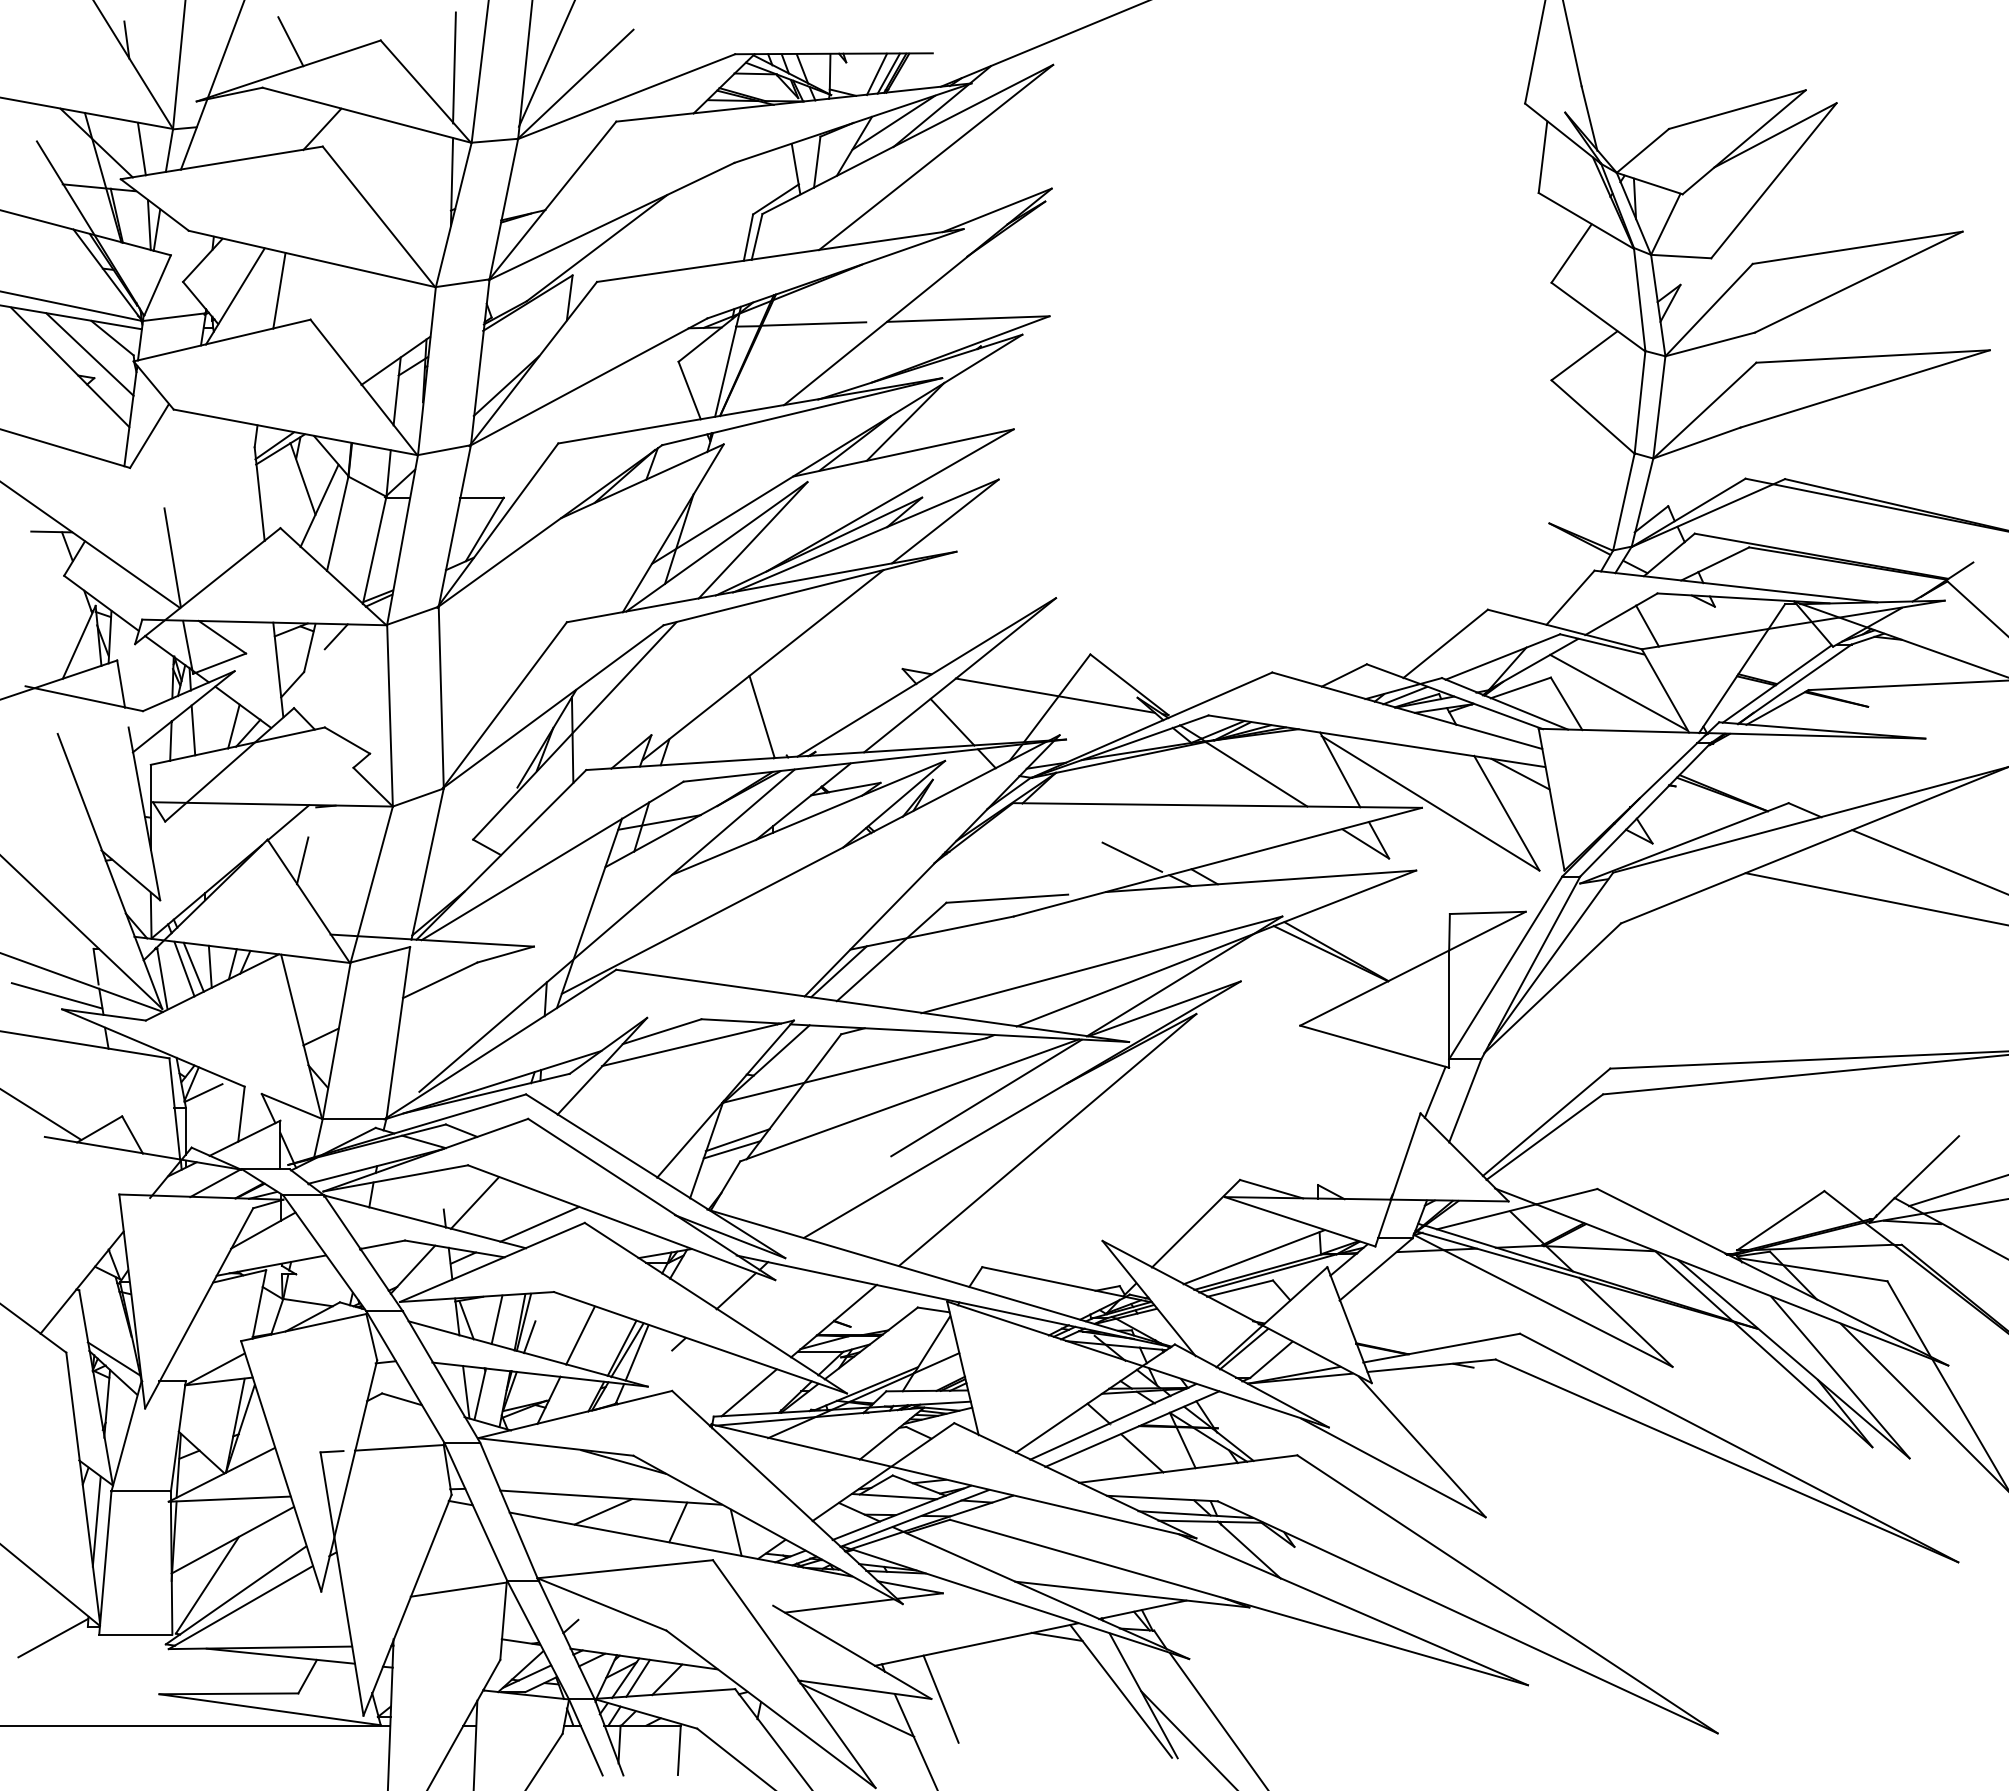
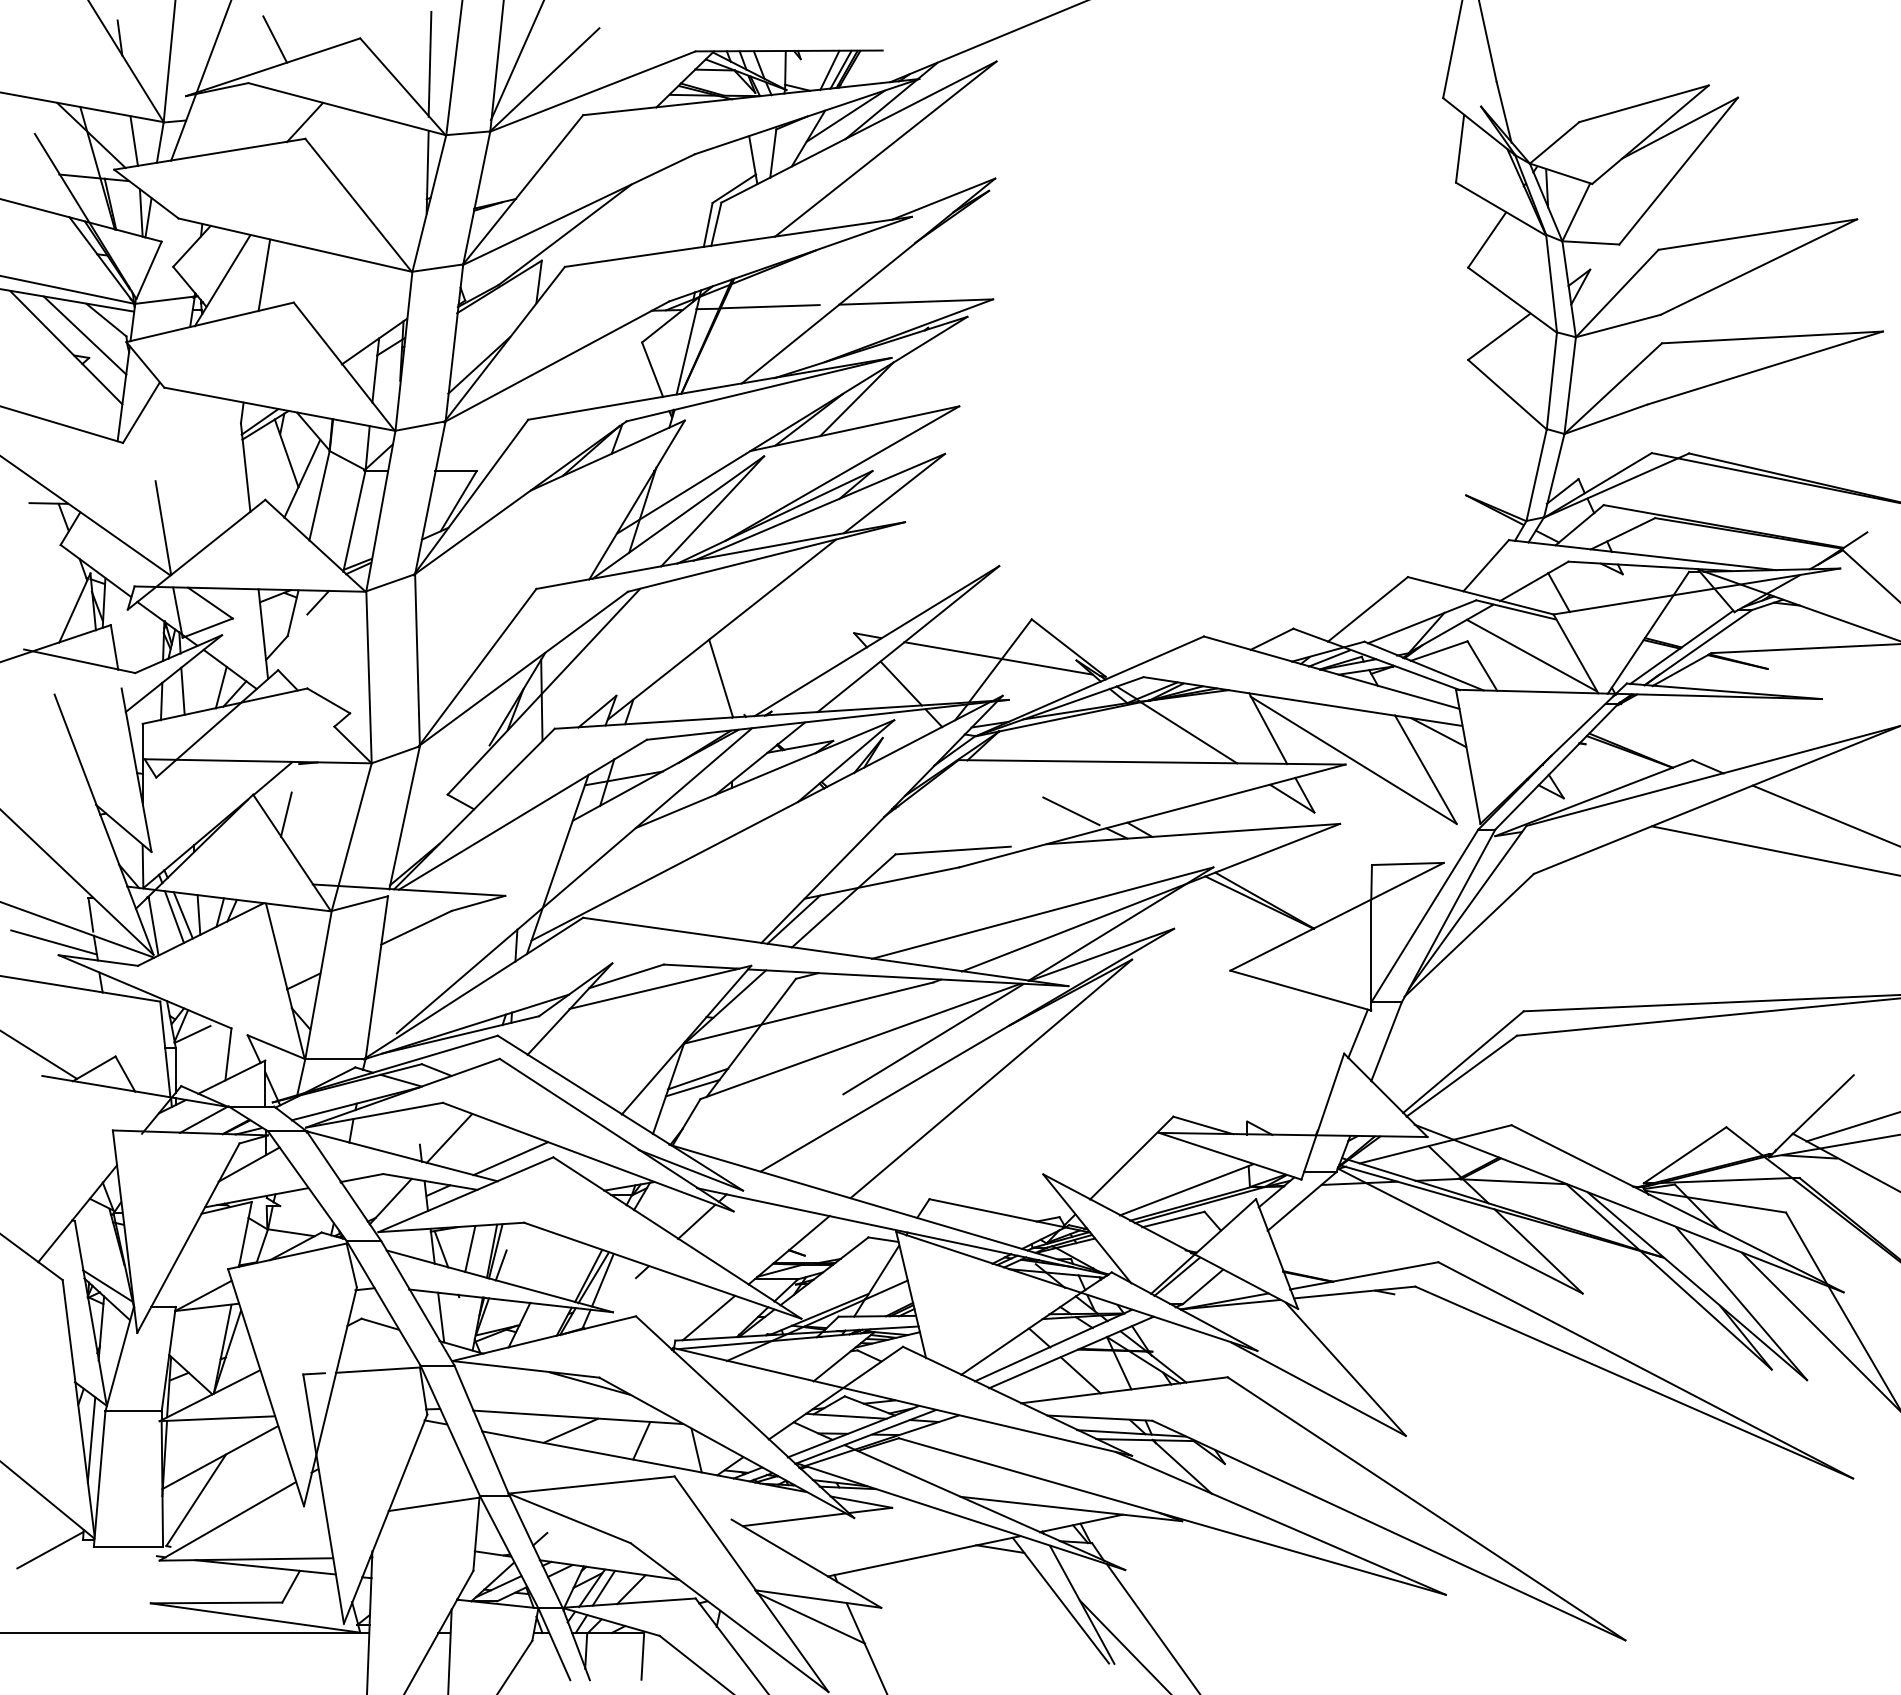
line: (580, 1335) -> (549, 1263), removed
line: (480, 1393) -> (454, 1318), removed
line: (235, 1595) -> (222, 1509), removed
line: (940, 1698) -> (889, 1607), removed

